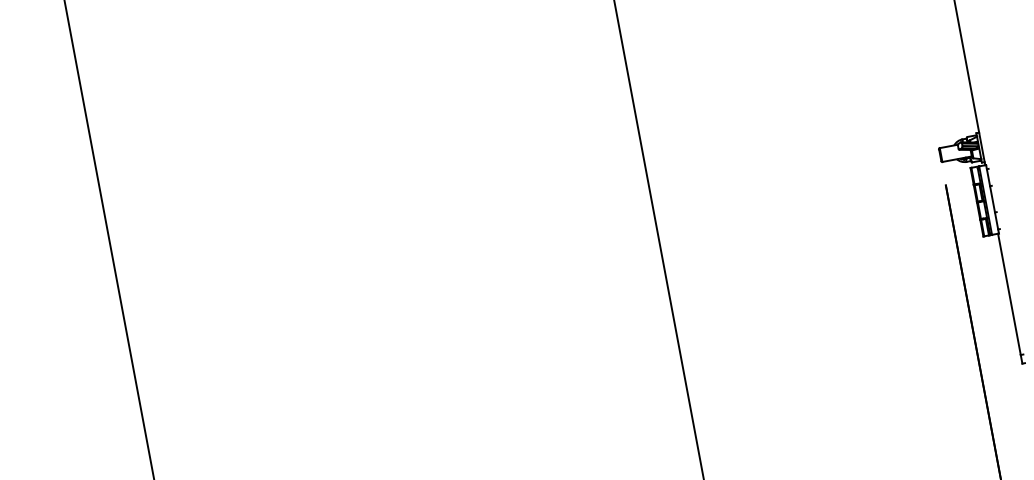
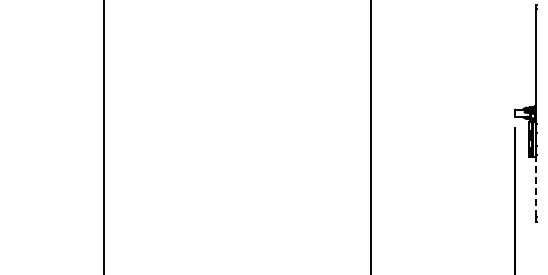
line: (1008, 293) -> (535, 186), solid -> dashed

